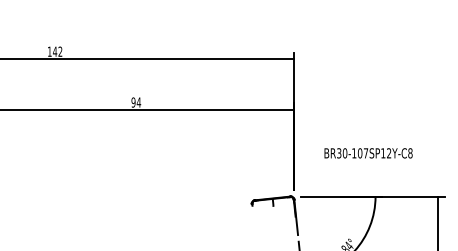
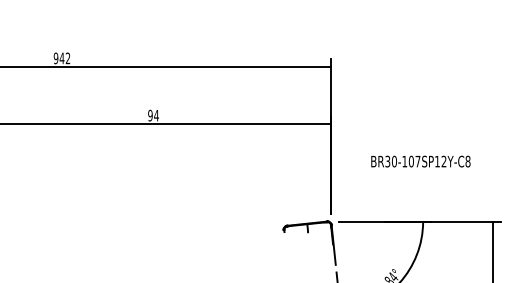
text: (49, 51) -> (55, 58), 142 -> 942
text: (368, 153) -> (420, 161), moved

